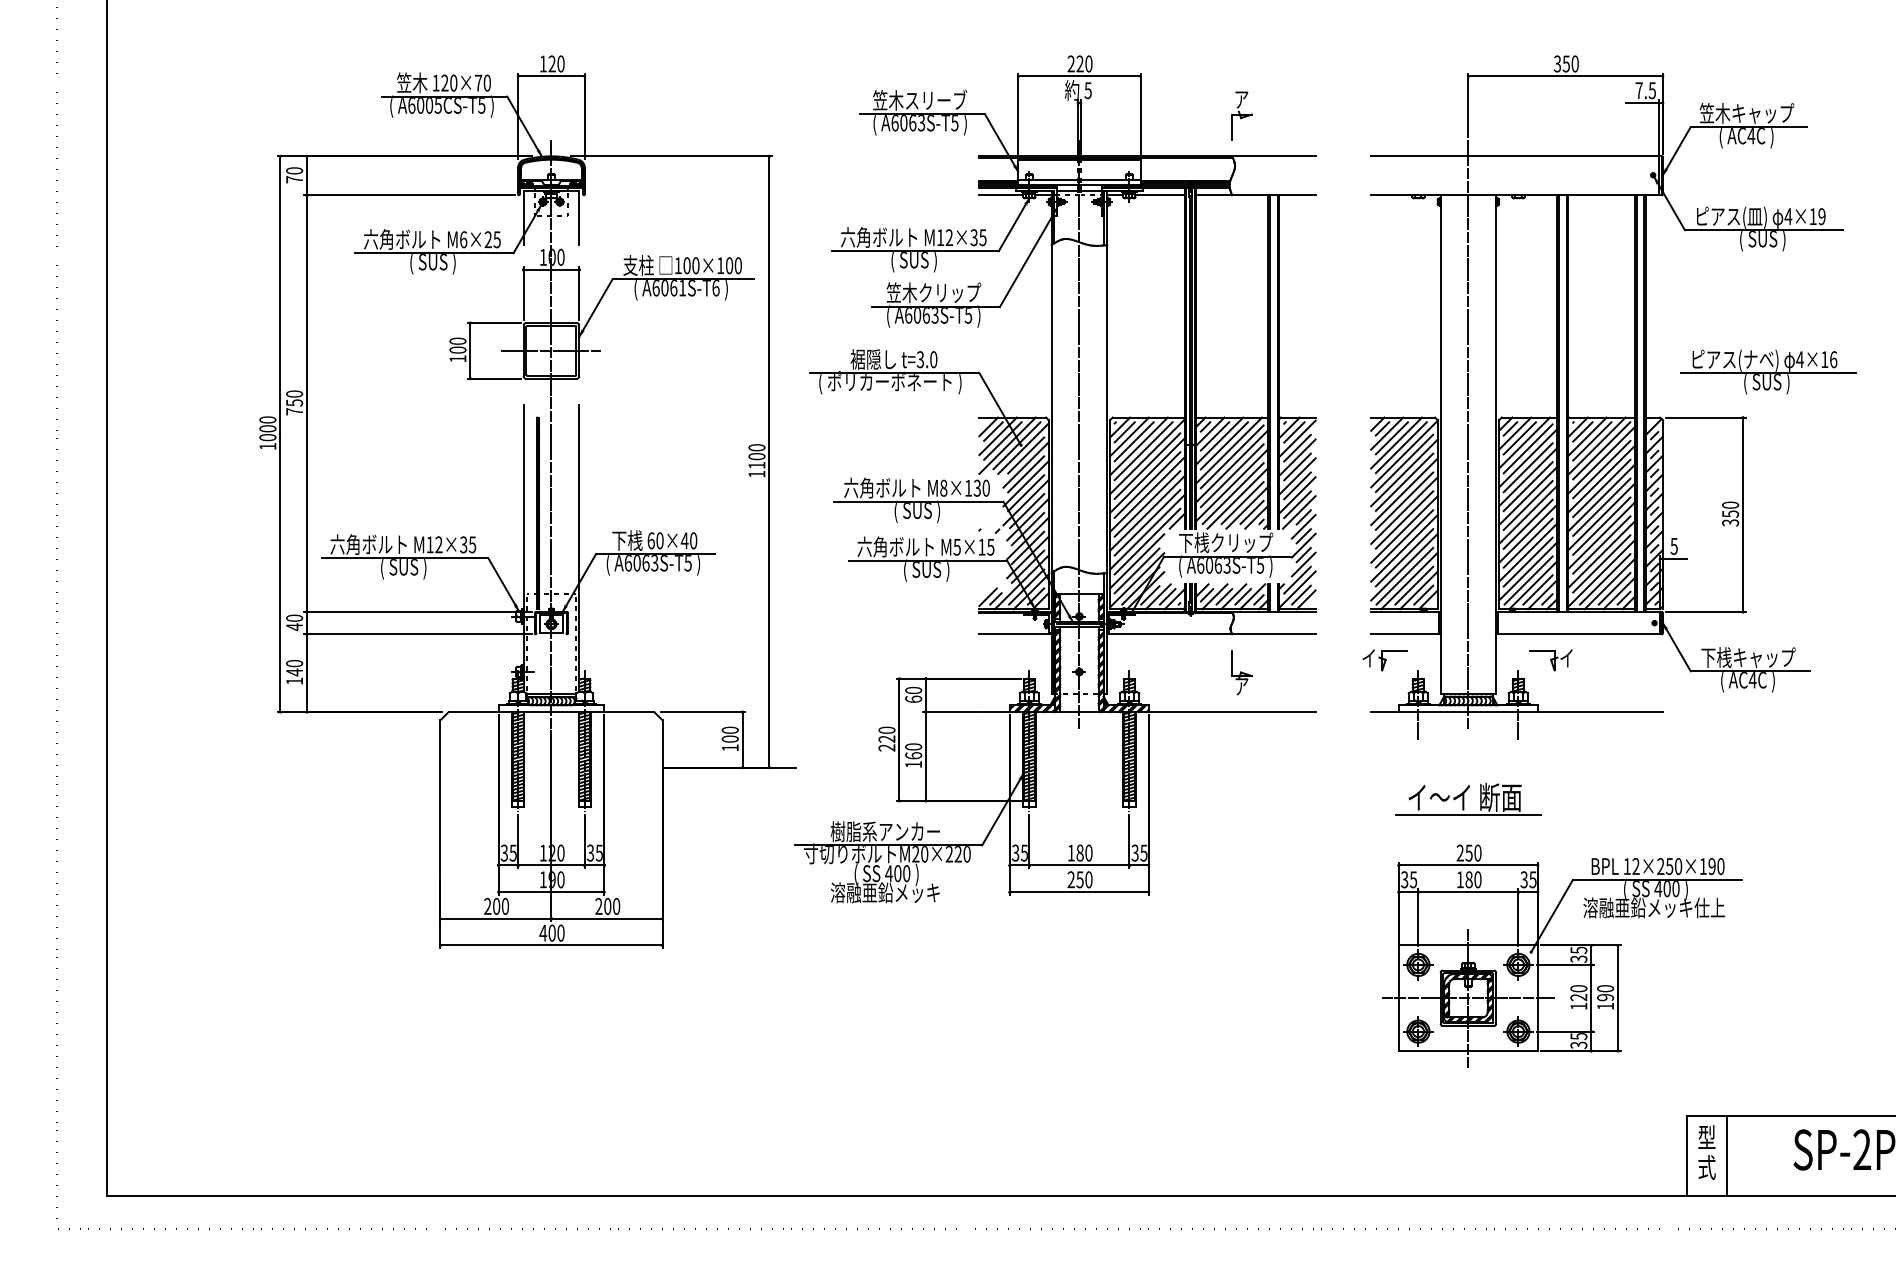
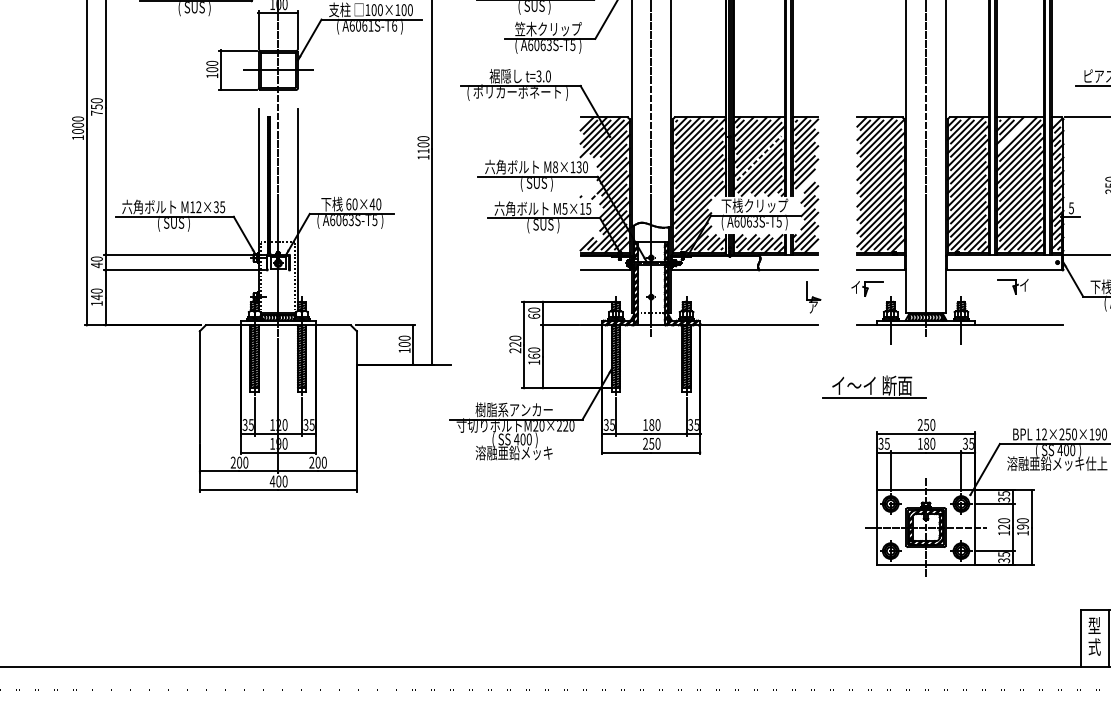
line: (1592, 441) -> (1013, 134), removed
line: (1232, 475) -> (759, 158), solid -> dashed
line: (1298, 512) -> (806, 184), removed
part: (1550, 660) -> (1013, 286), moved
part: (1241, 672) -> (813, 297), moved
part: (1468, 799) -> (874, 387), moved

